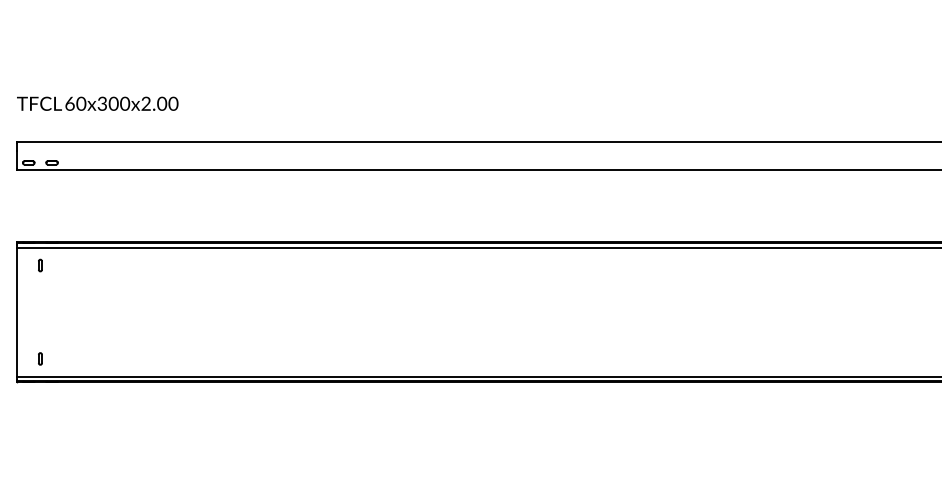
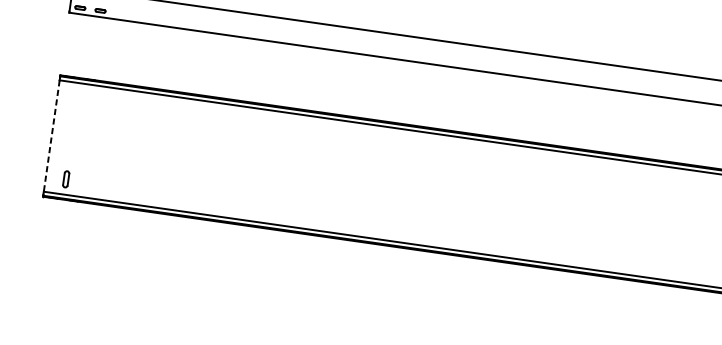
part: (40, 265) -> (77, 98), removed
line: (17, 312) -> (52, 136), solid -> dashed
part: (40, 358) -> (66, 179), size x1.6

